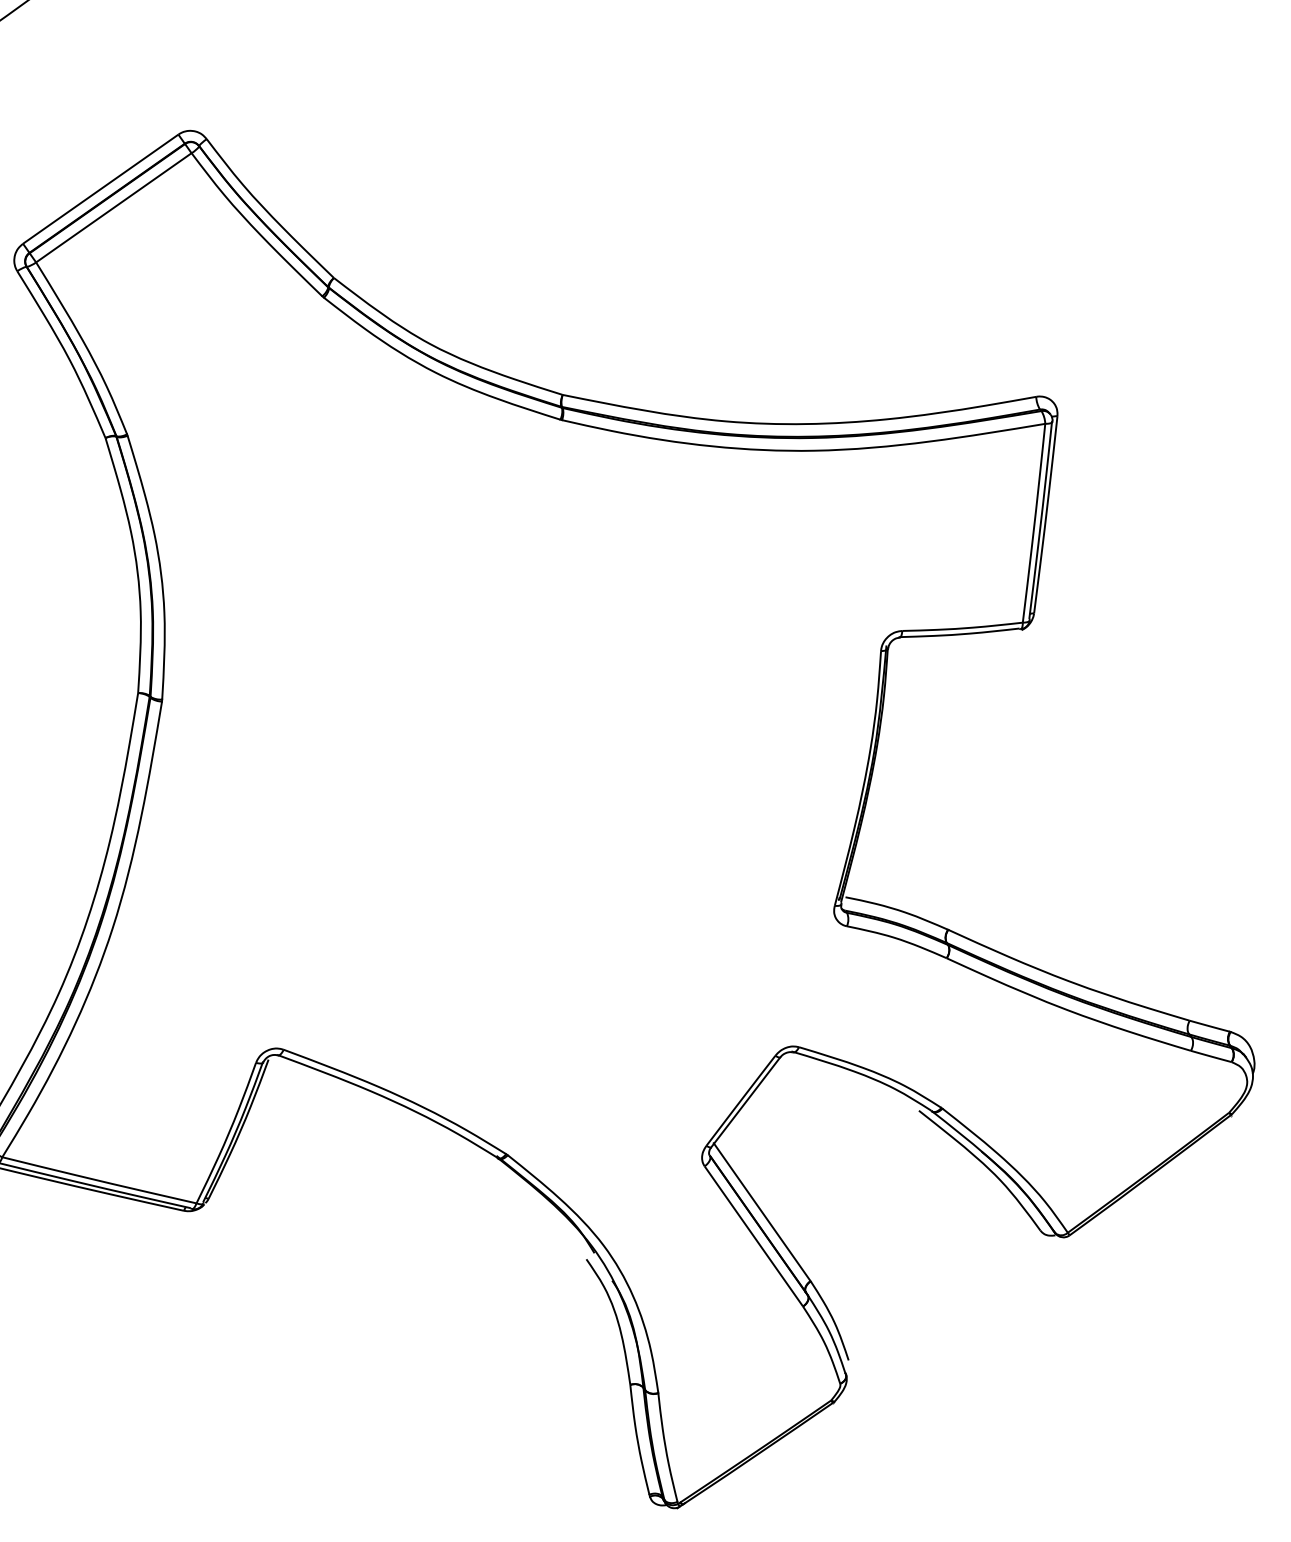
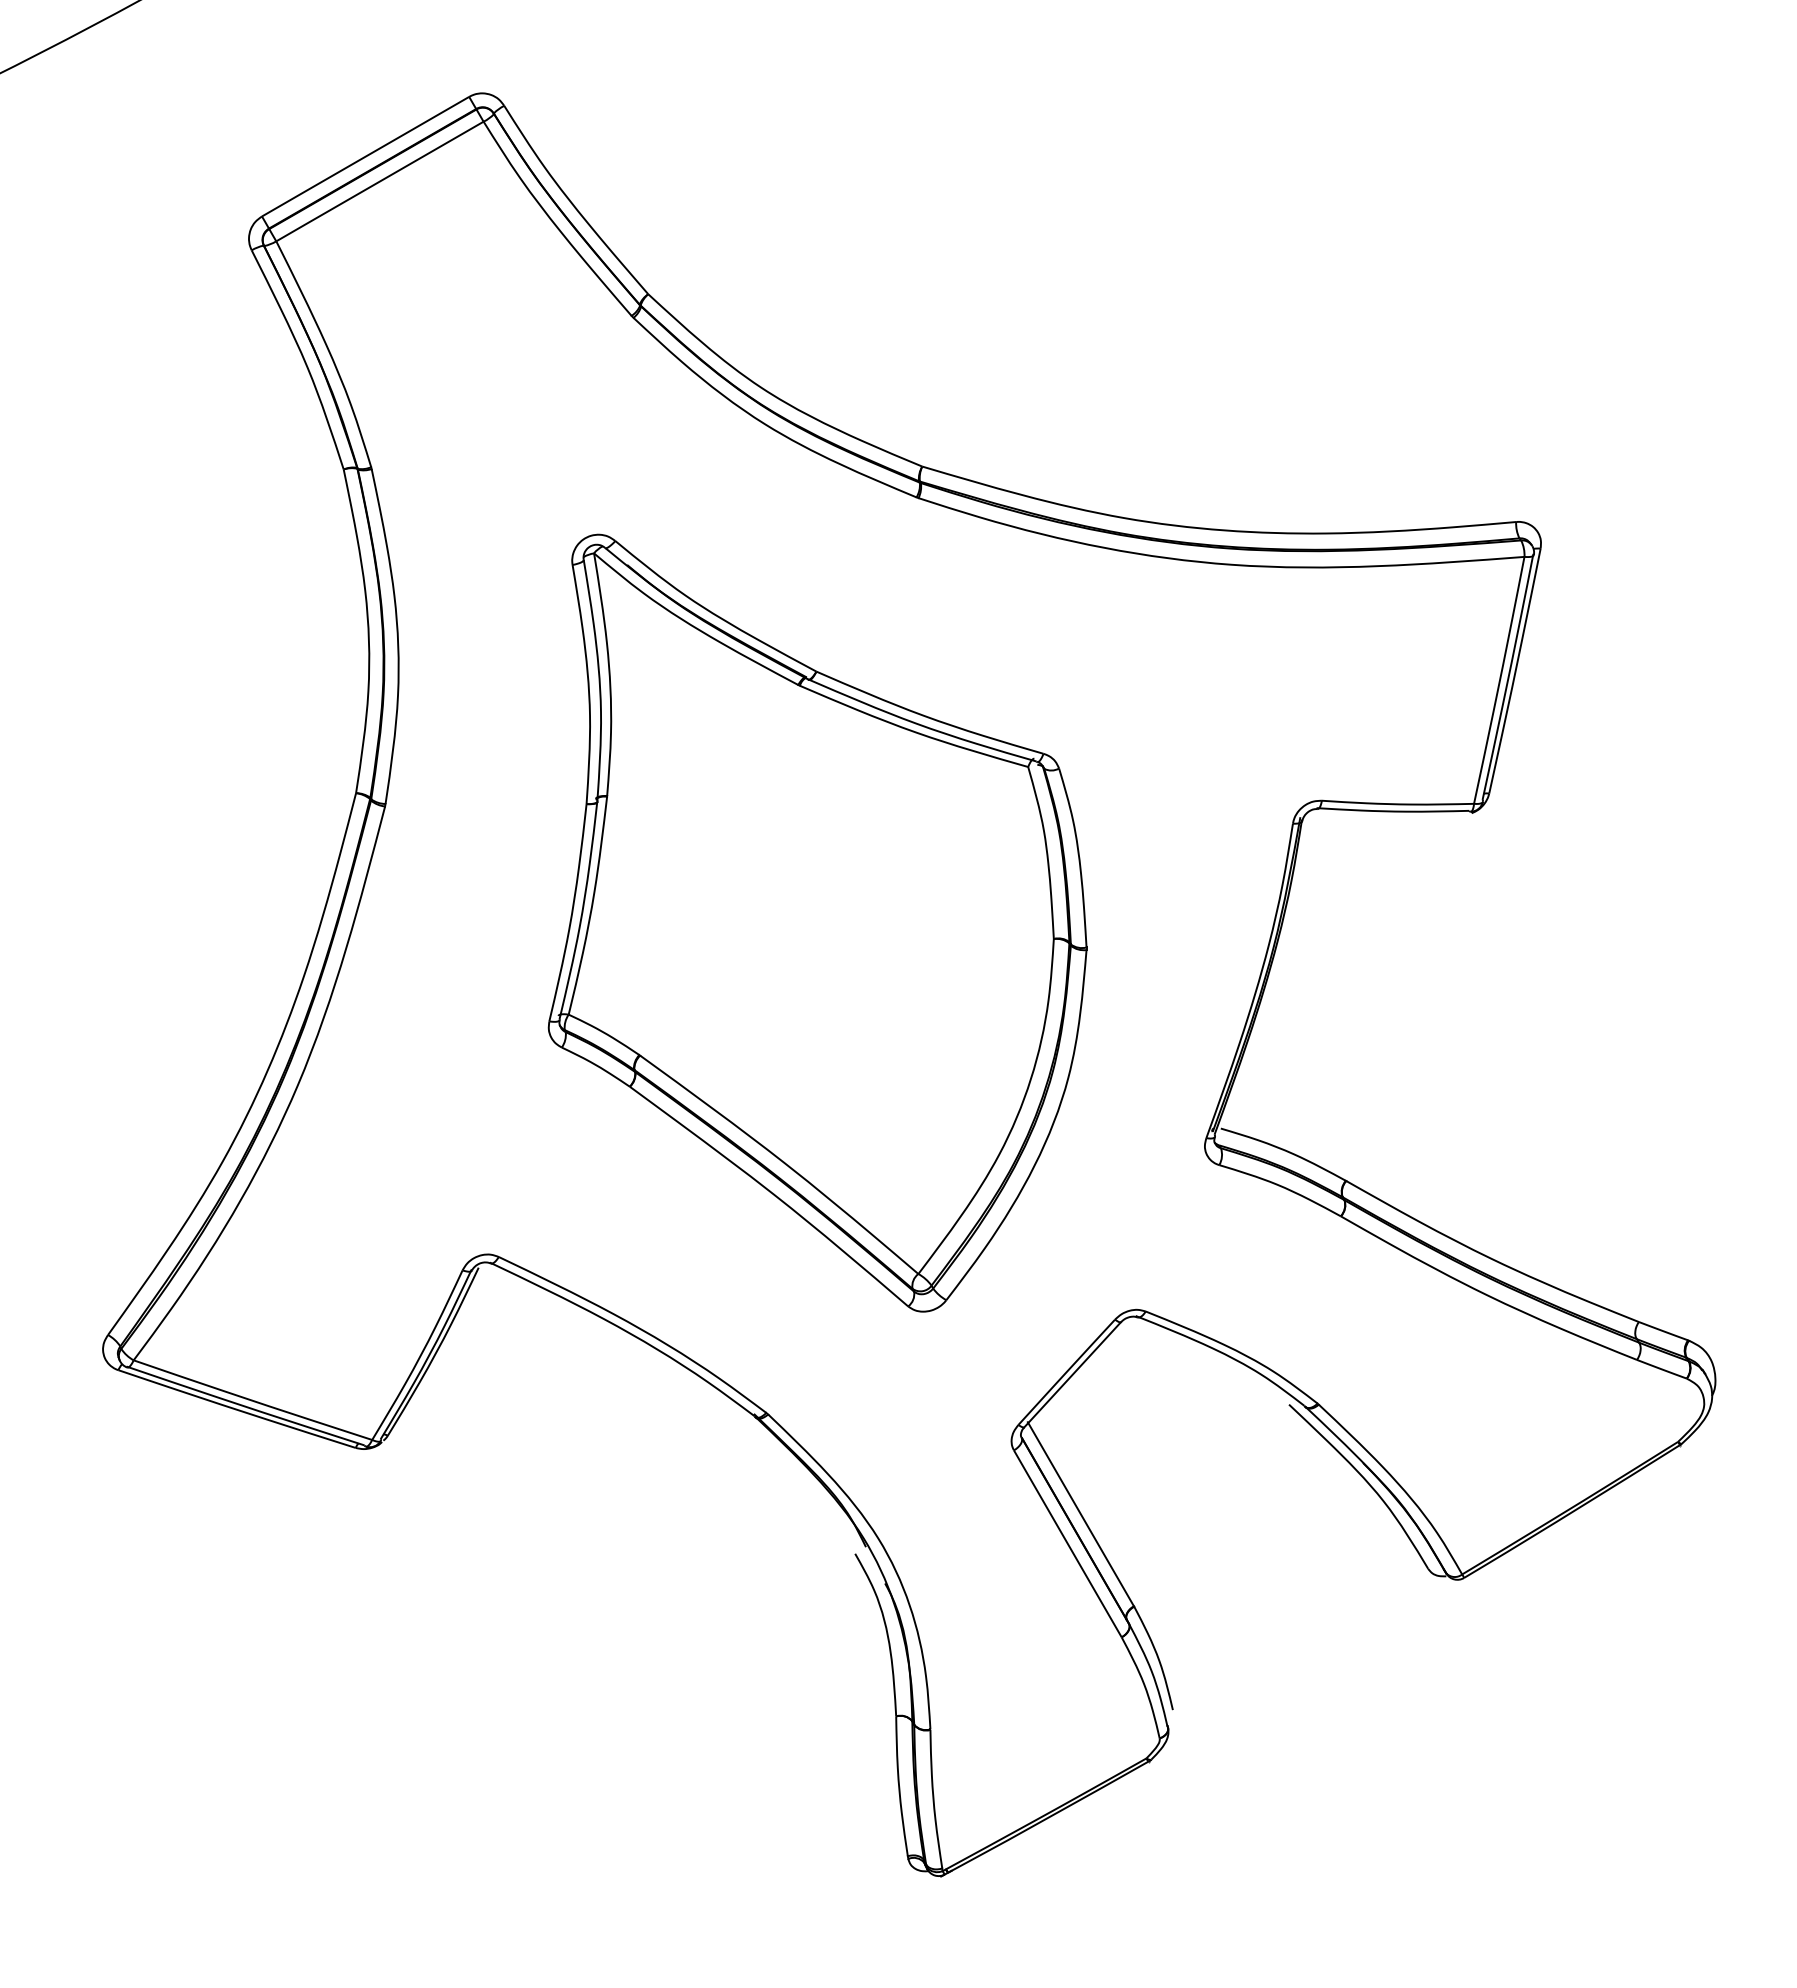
part: (512, 762) -> (817, 922), added

